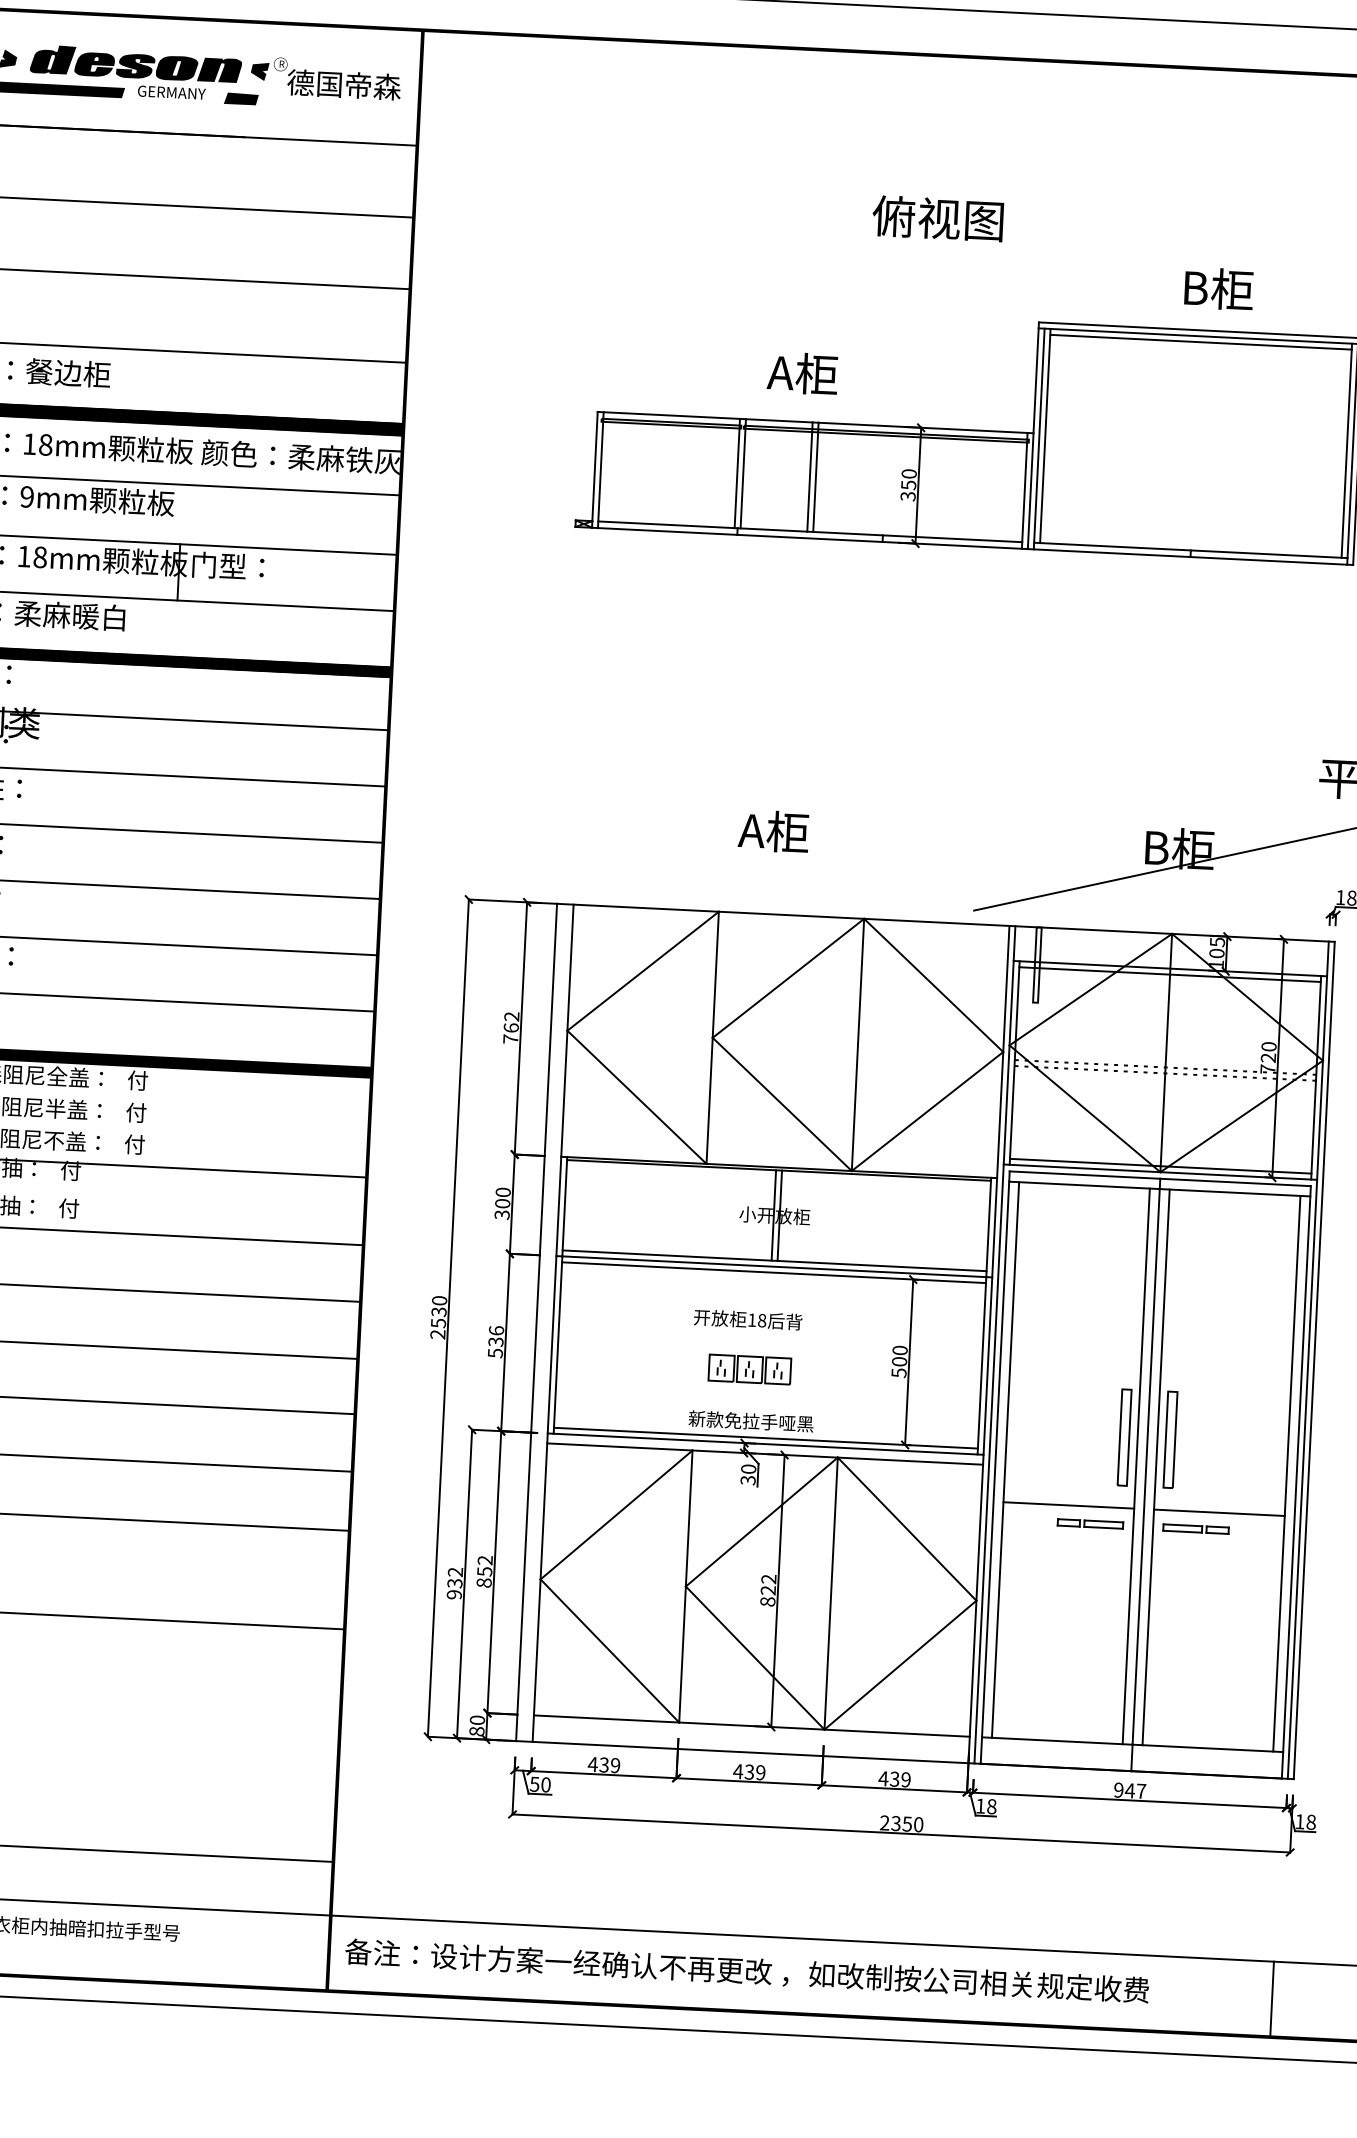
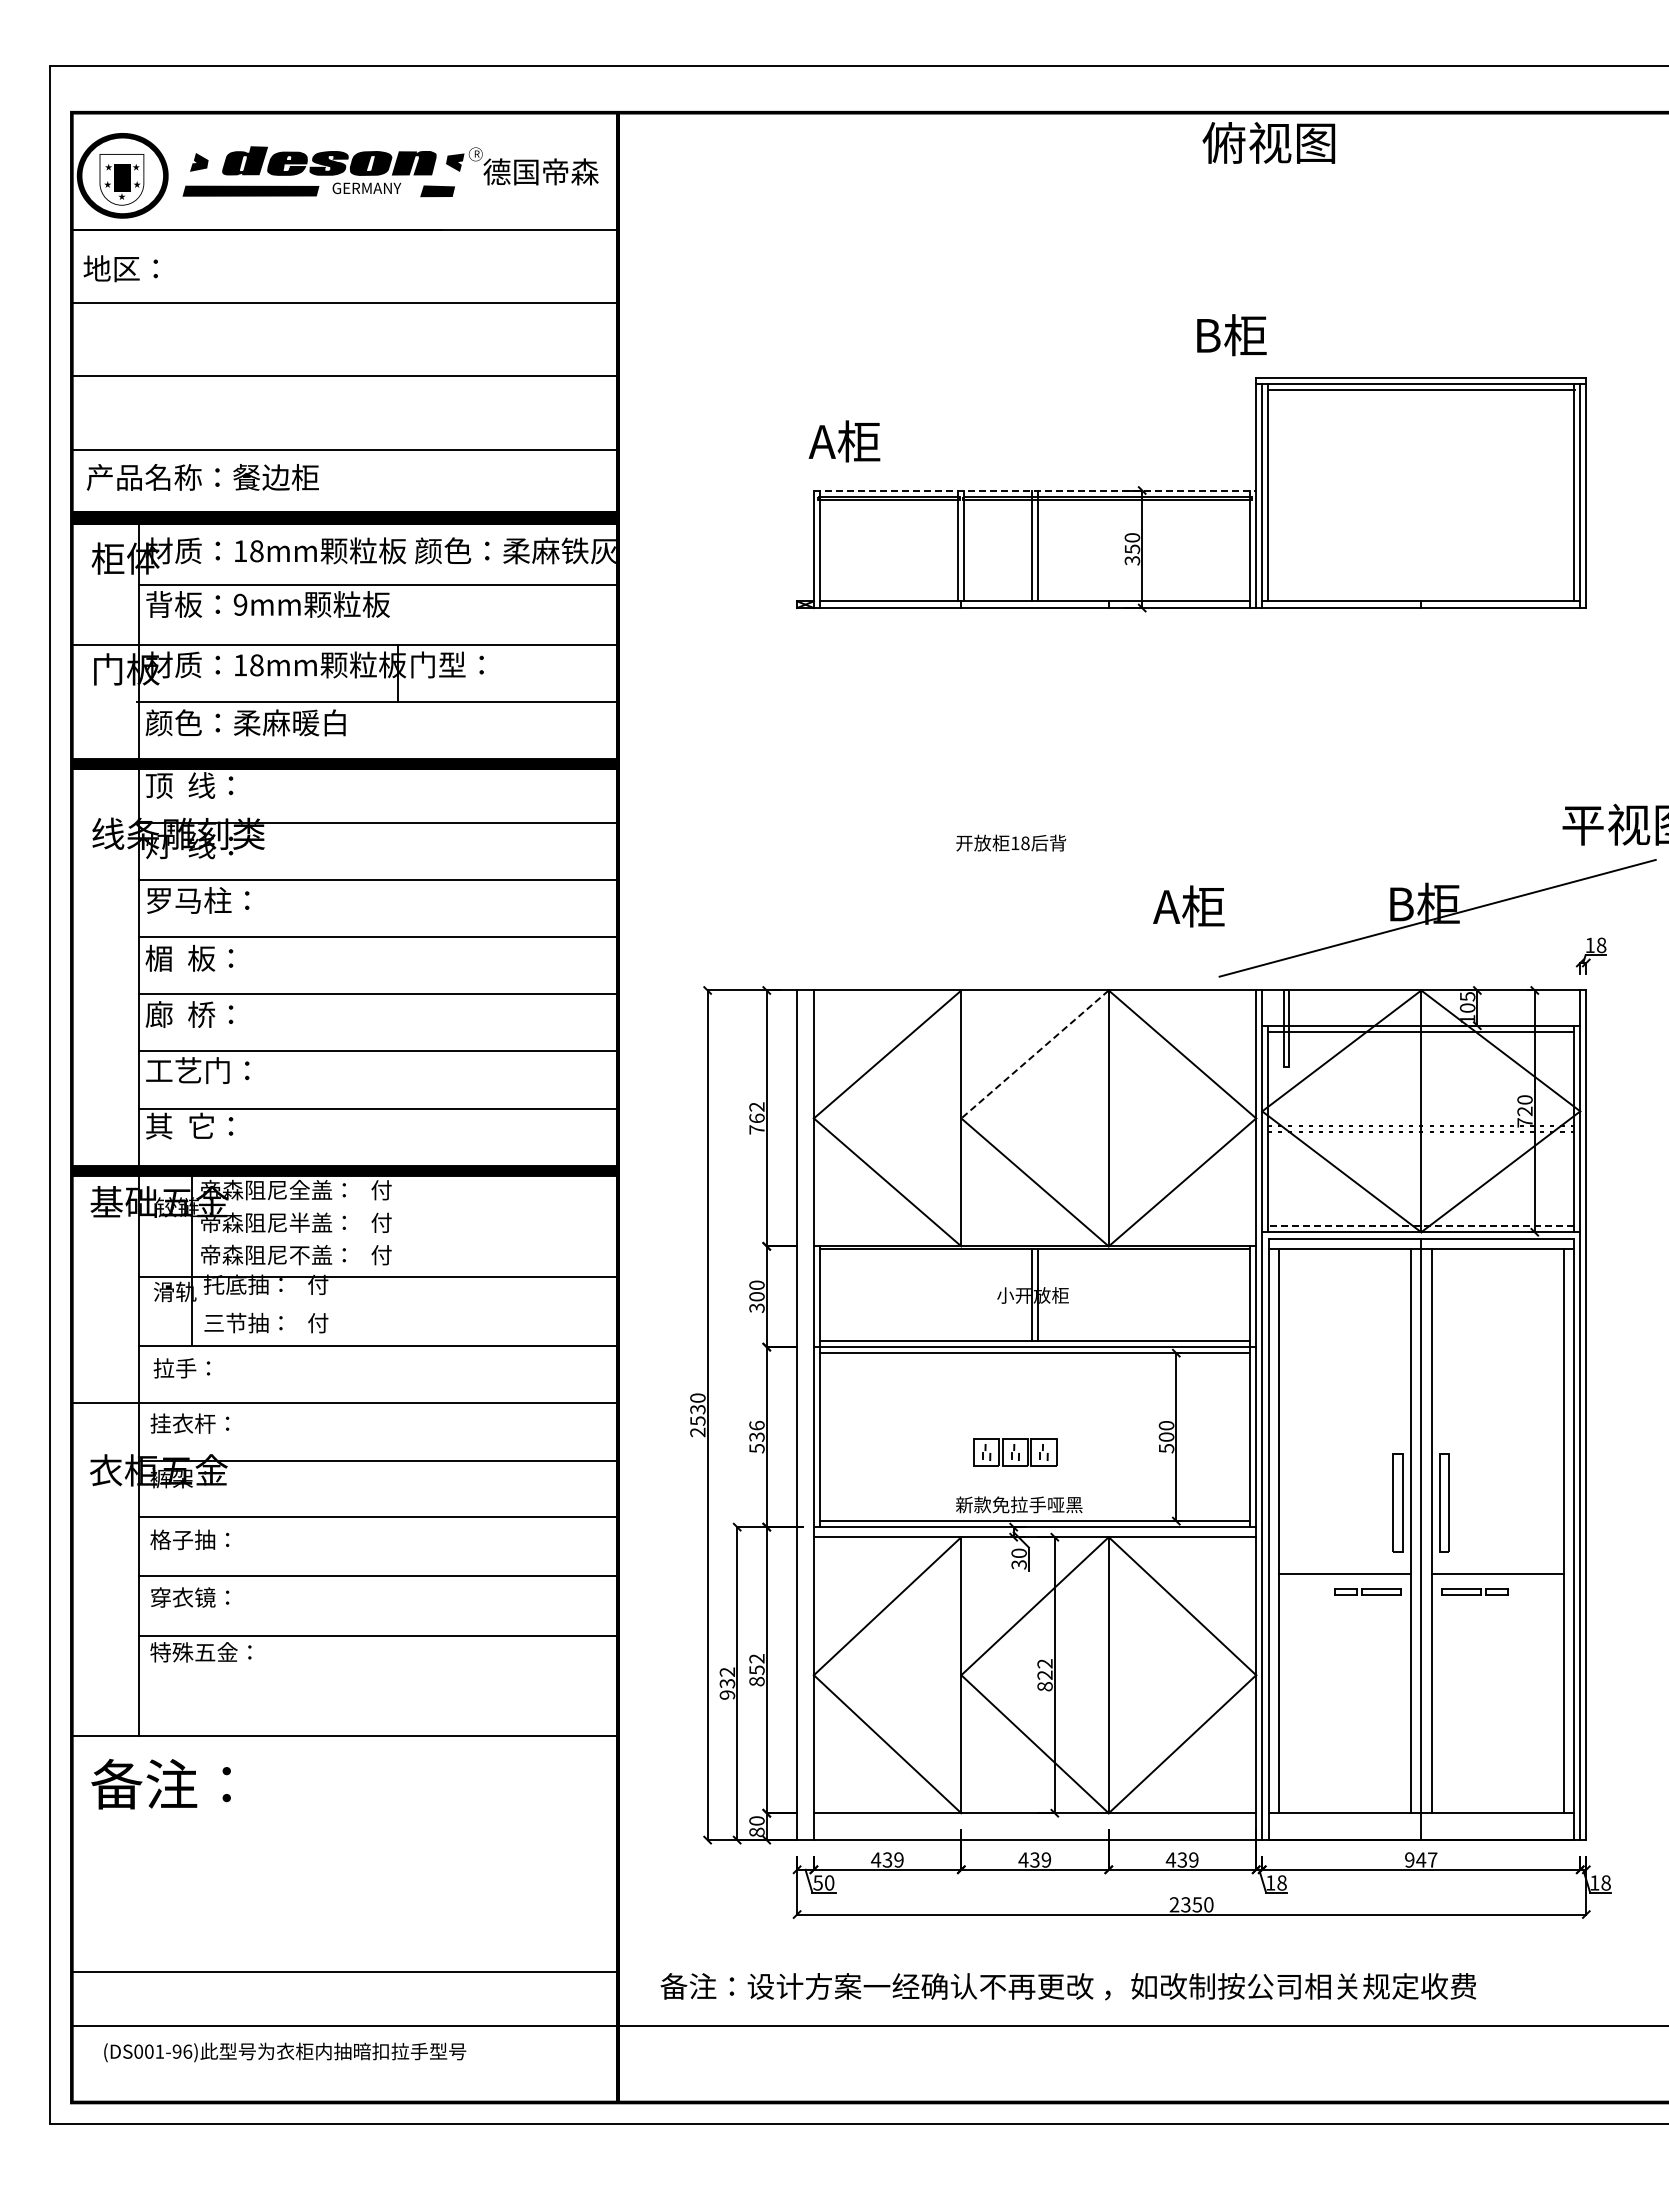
text: (937, 218) -> (1268, 142), moved
text: (1218, 289) -> (1231, 335), moved
text: (802, 373) -> (844, 441), moved
line: (816, 422) -> (1035, 490), solid -> dashed
text: (773, 831) -> (1188, 906), moved
line: (788, 978) -> (1035, 1054), solid -> dashed
line: (1160, 1166) -> (1421, 1226), solid -> dashed
text: (748, 1319) -> (1011, 842), moved
text: (747, 1971) -> (1068, 1986), moved
line: (1272, 1998) -> (1575, 2063), removed

